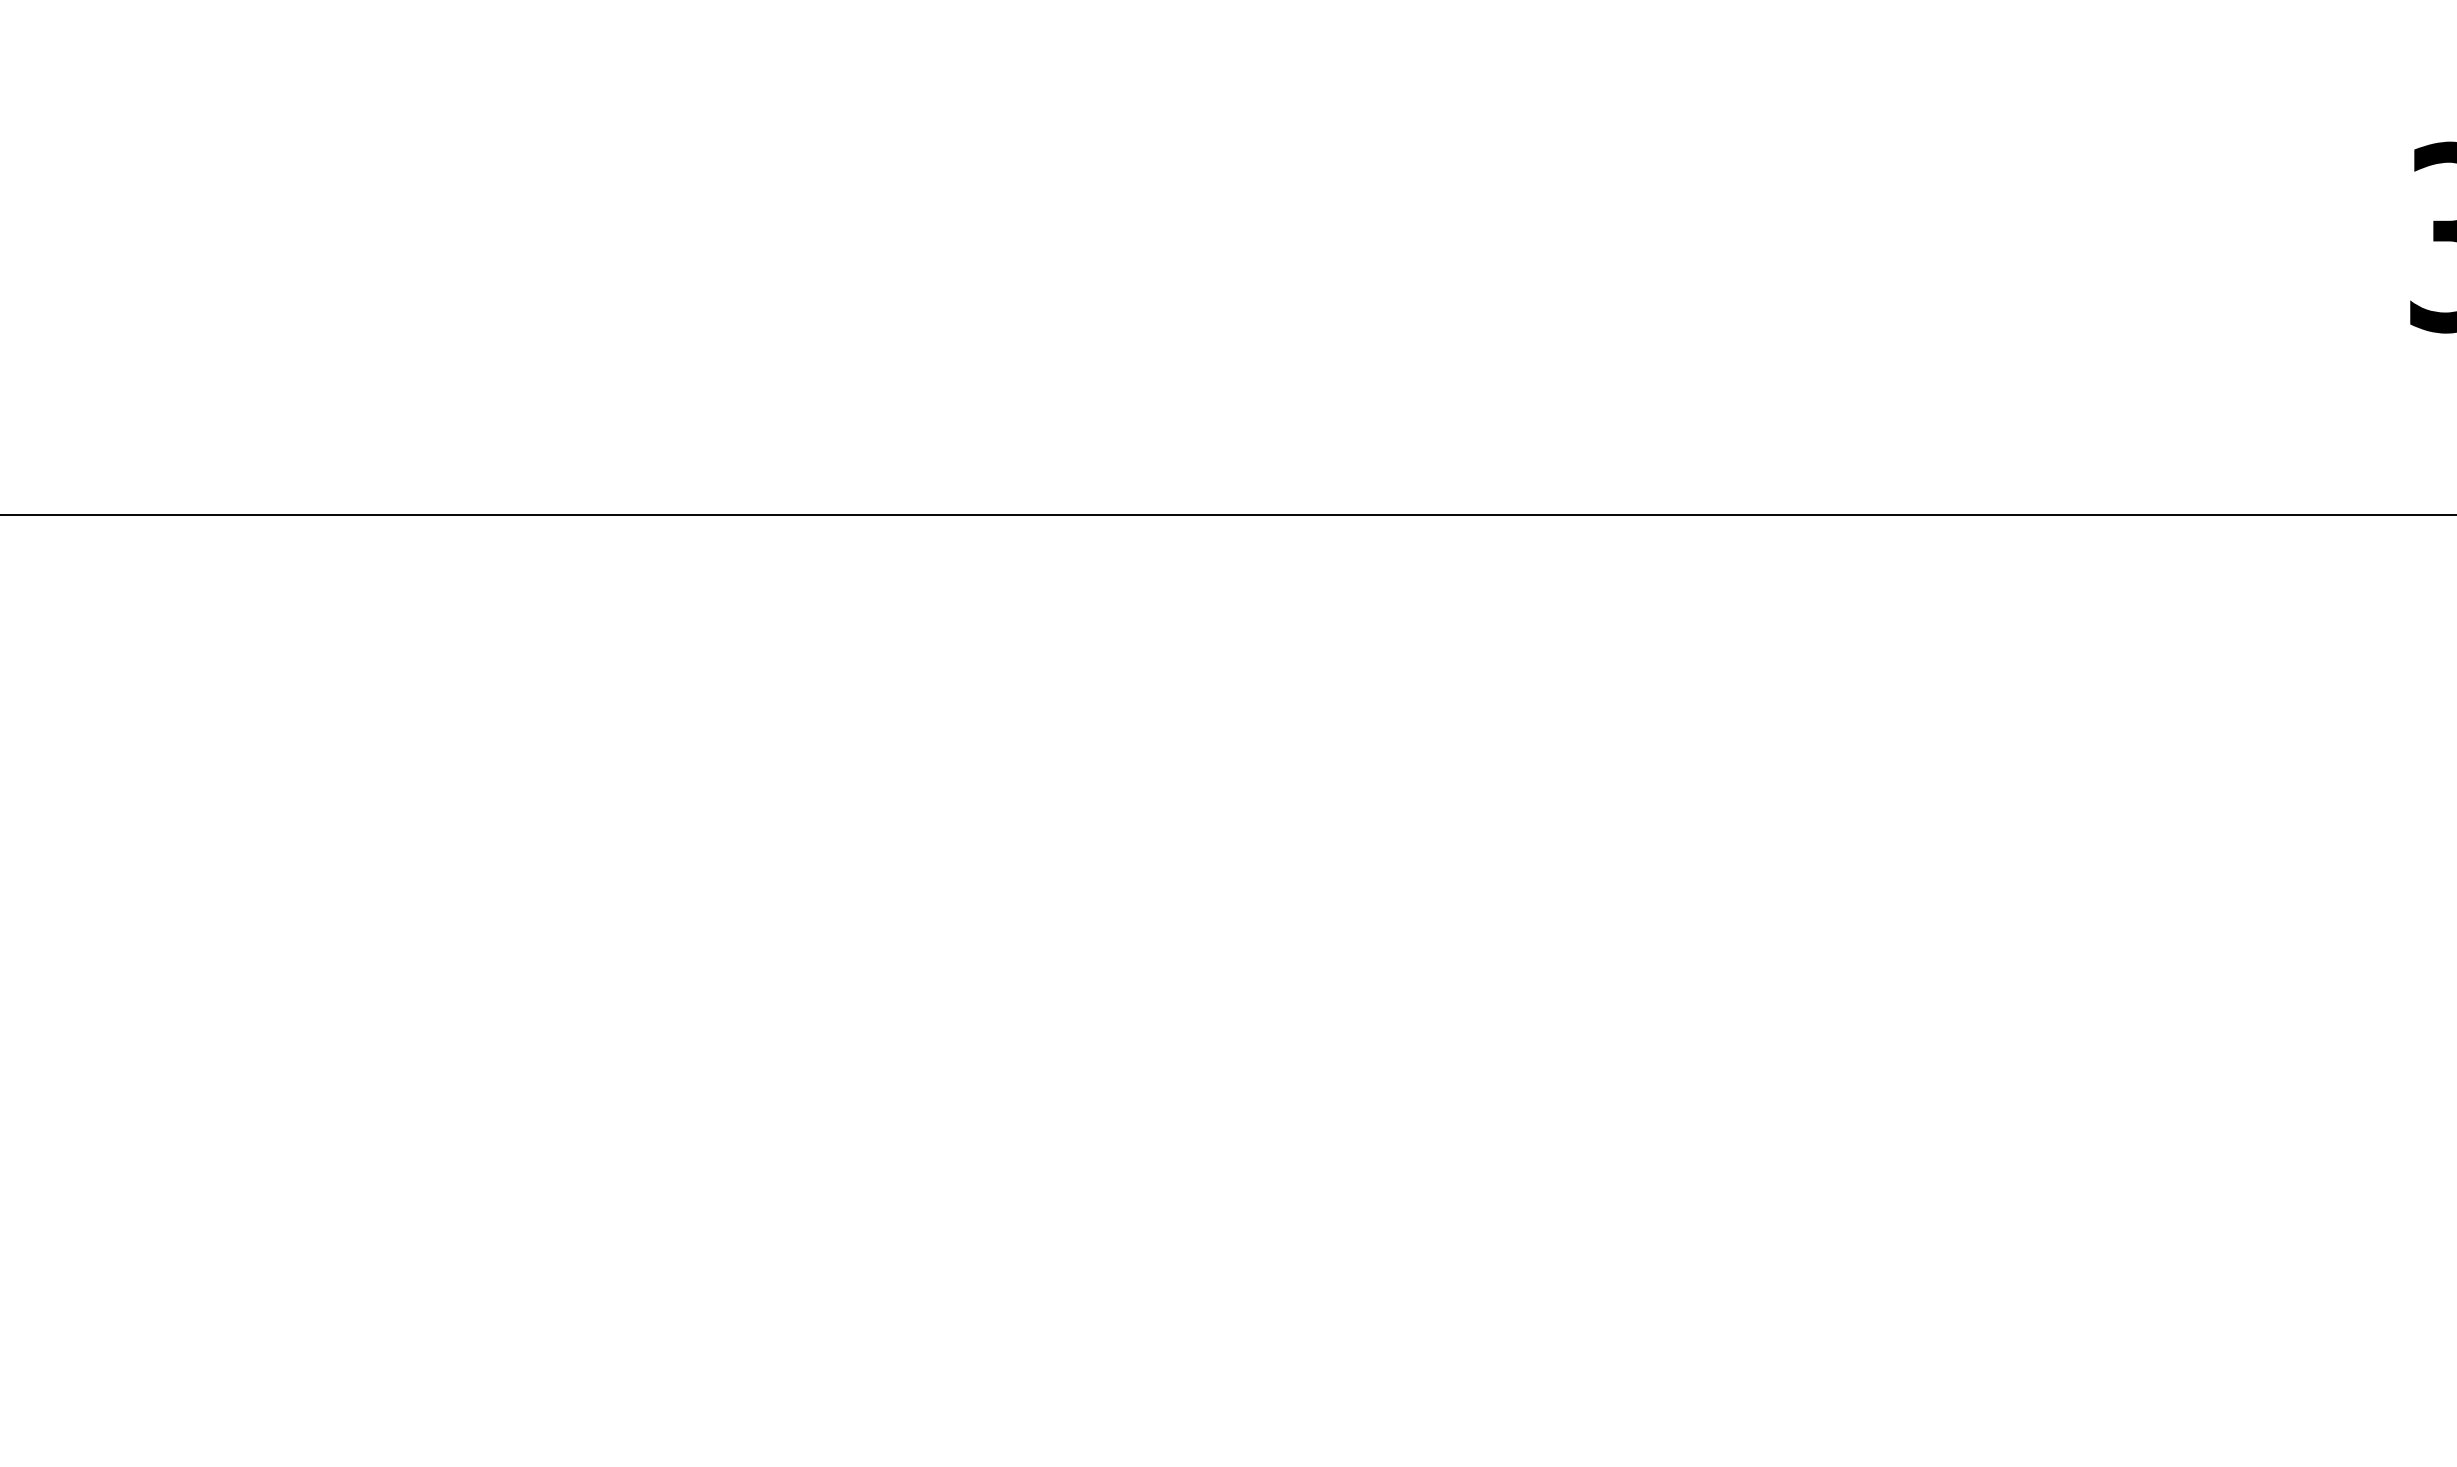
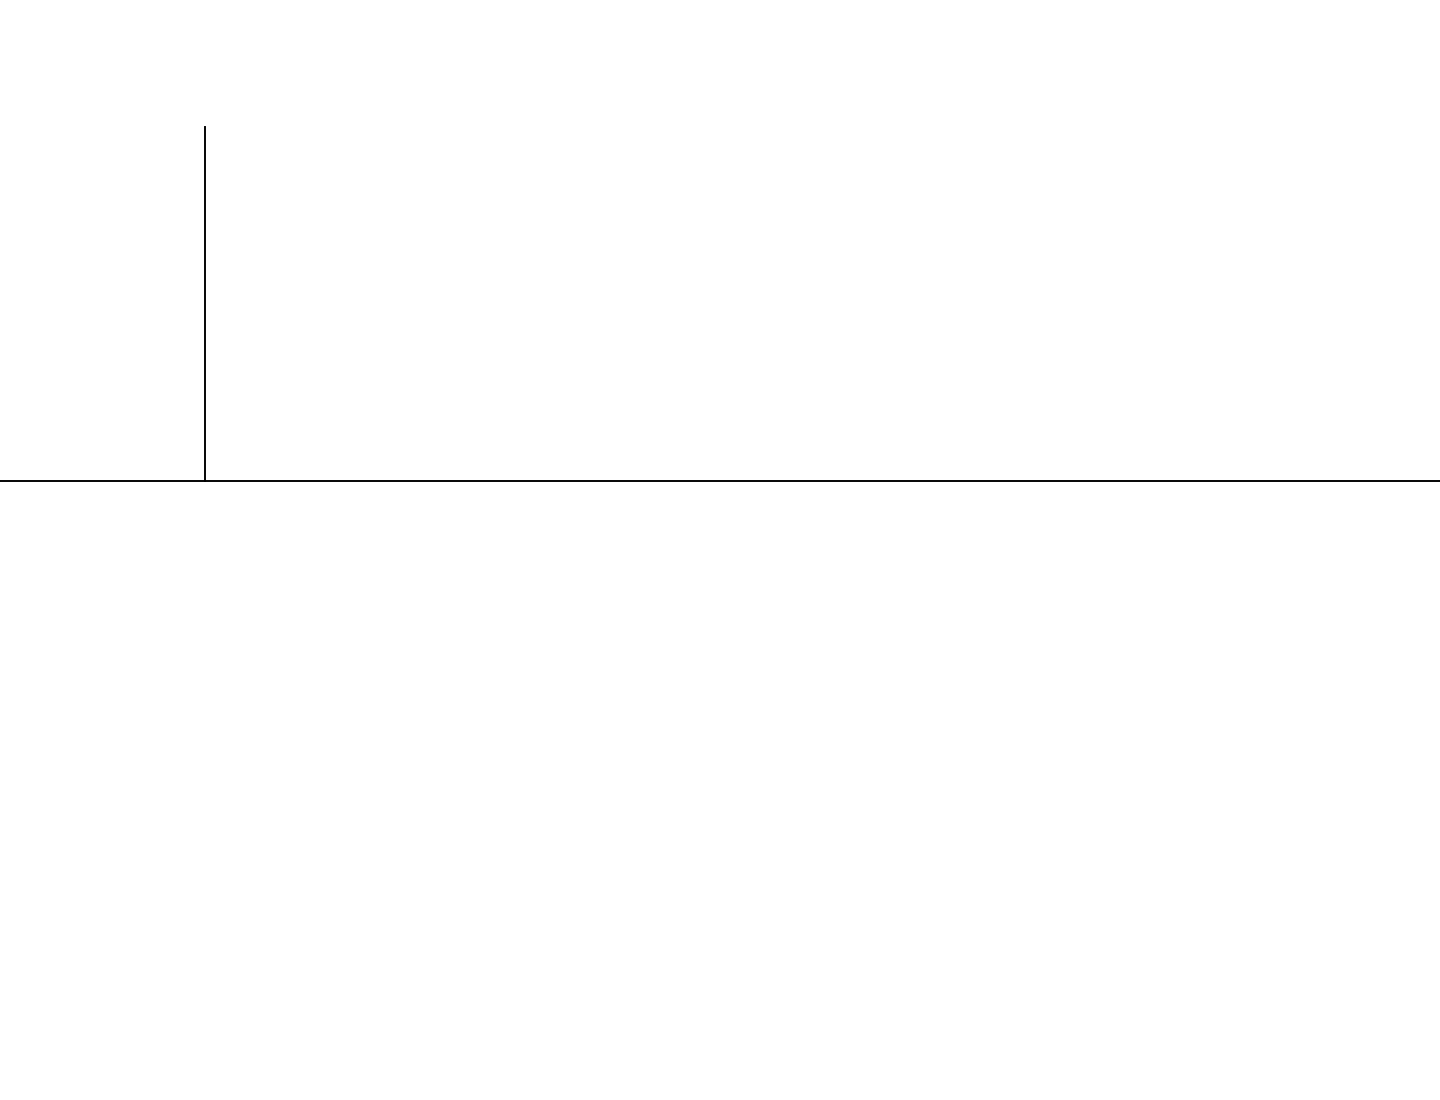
line: (631, 283) -> (204, 304), added

